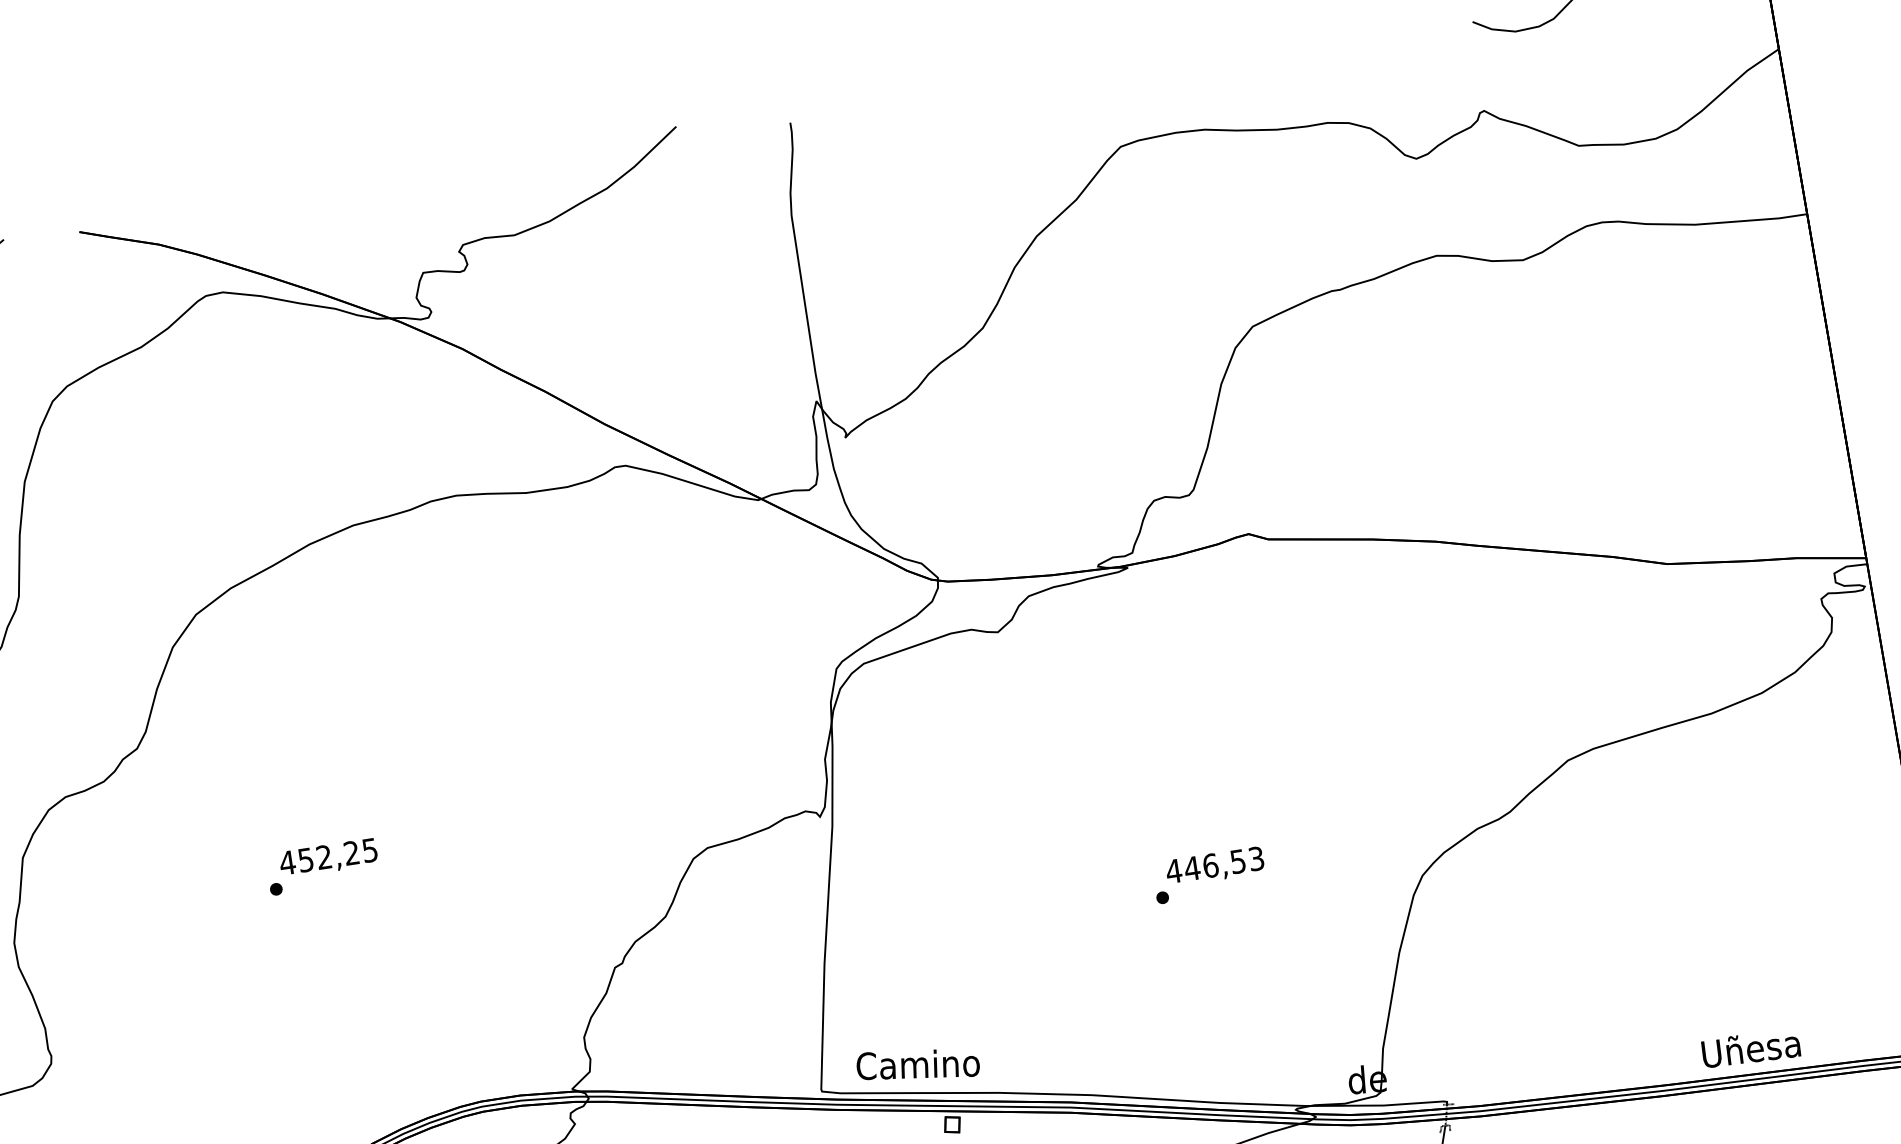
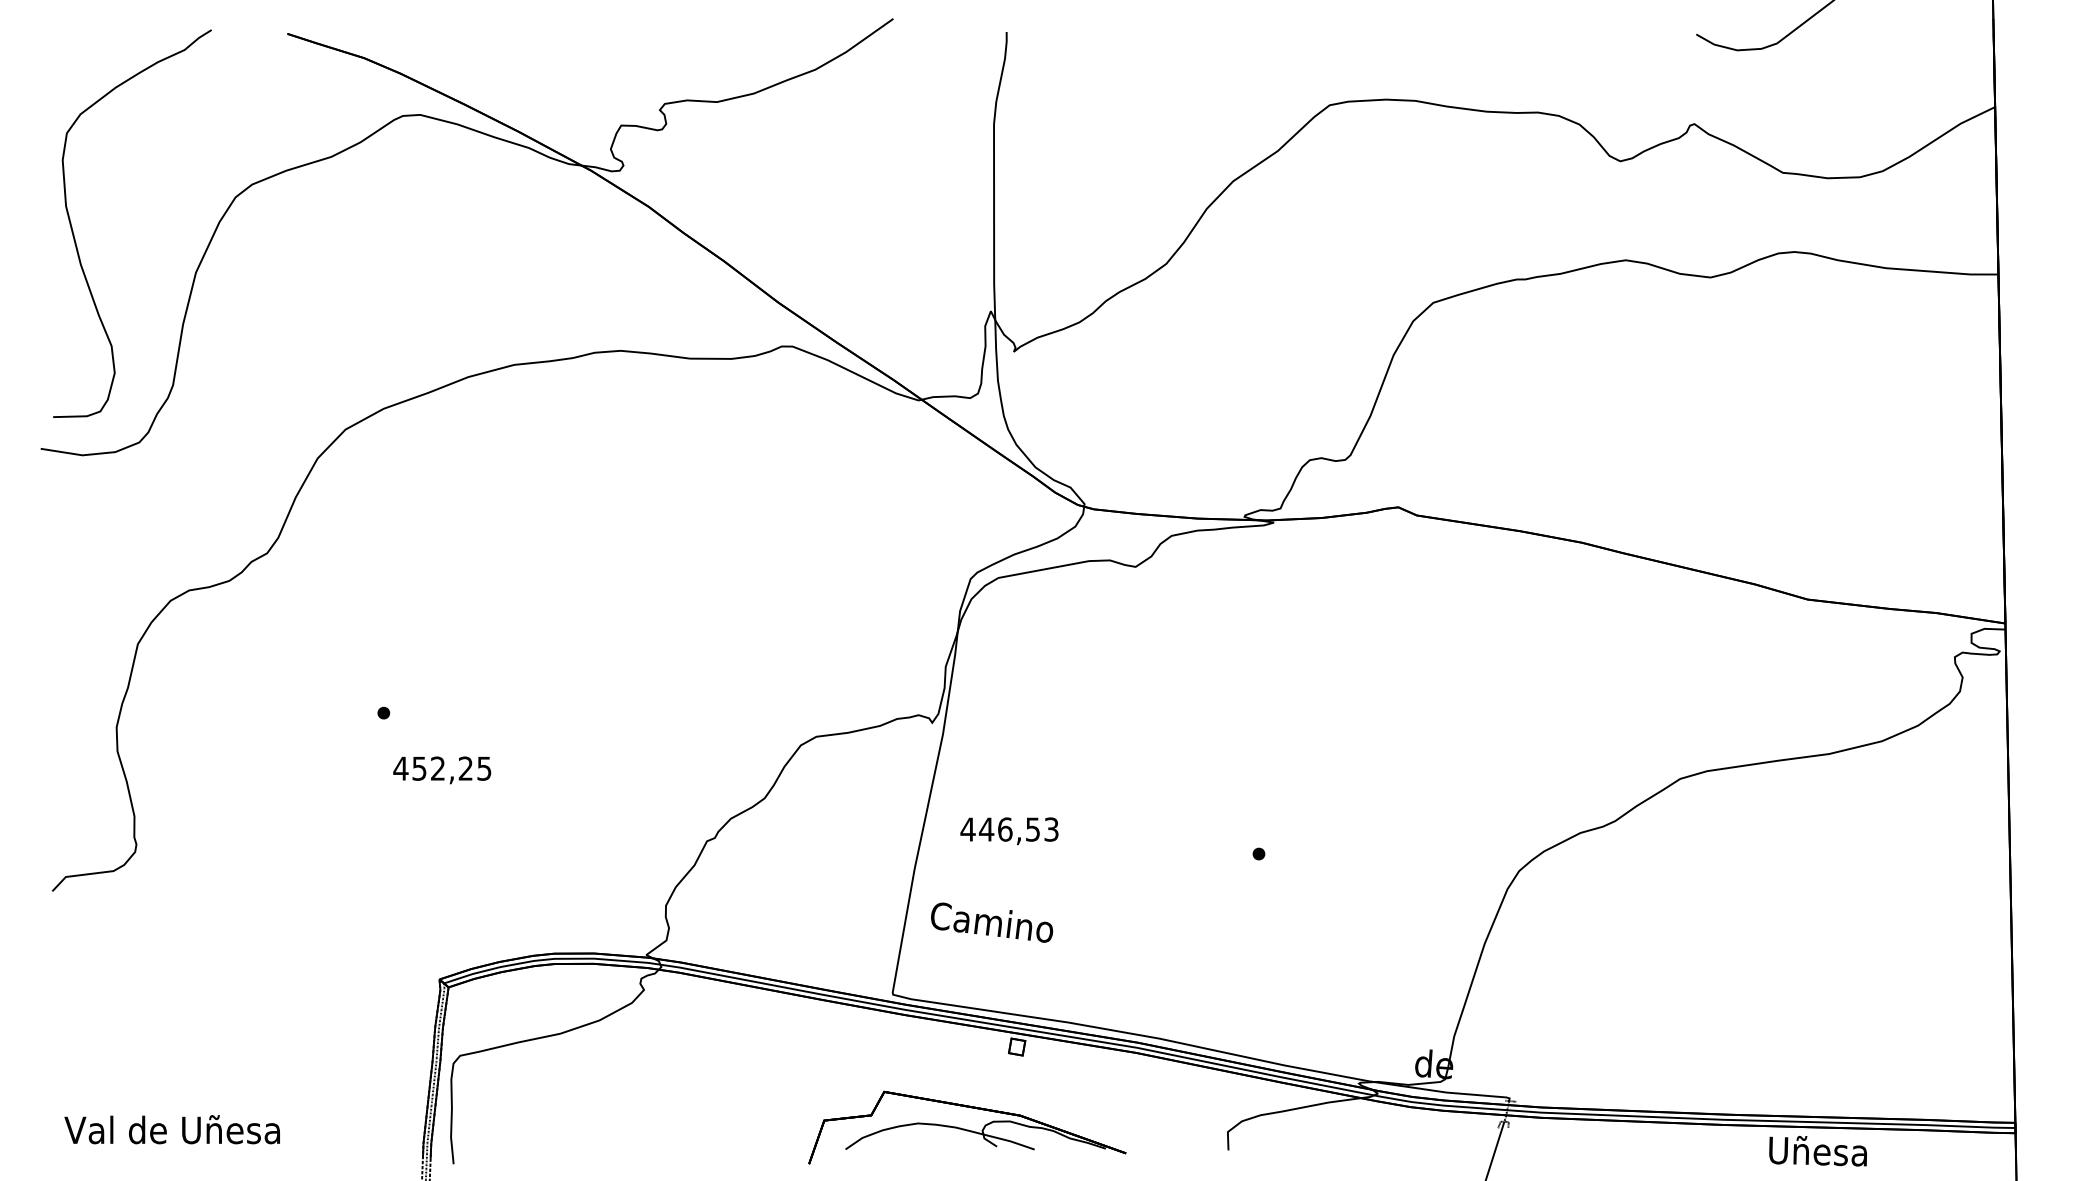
text: (328, 858) -> (442, 770), moved
text: (1215, 867) -> (1009, 831), moved
text: (1750, 1048) -> (1817, 1150), moved
text: (918, 1064) -> (992, 922), moved

